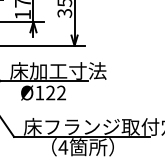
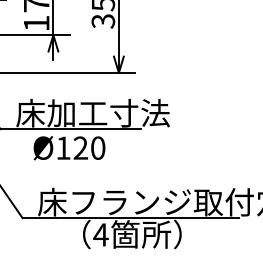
text: (61, 92) -> (98, 147), Ø122 -> Ø120

